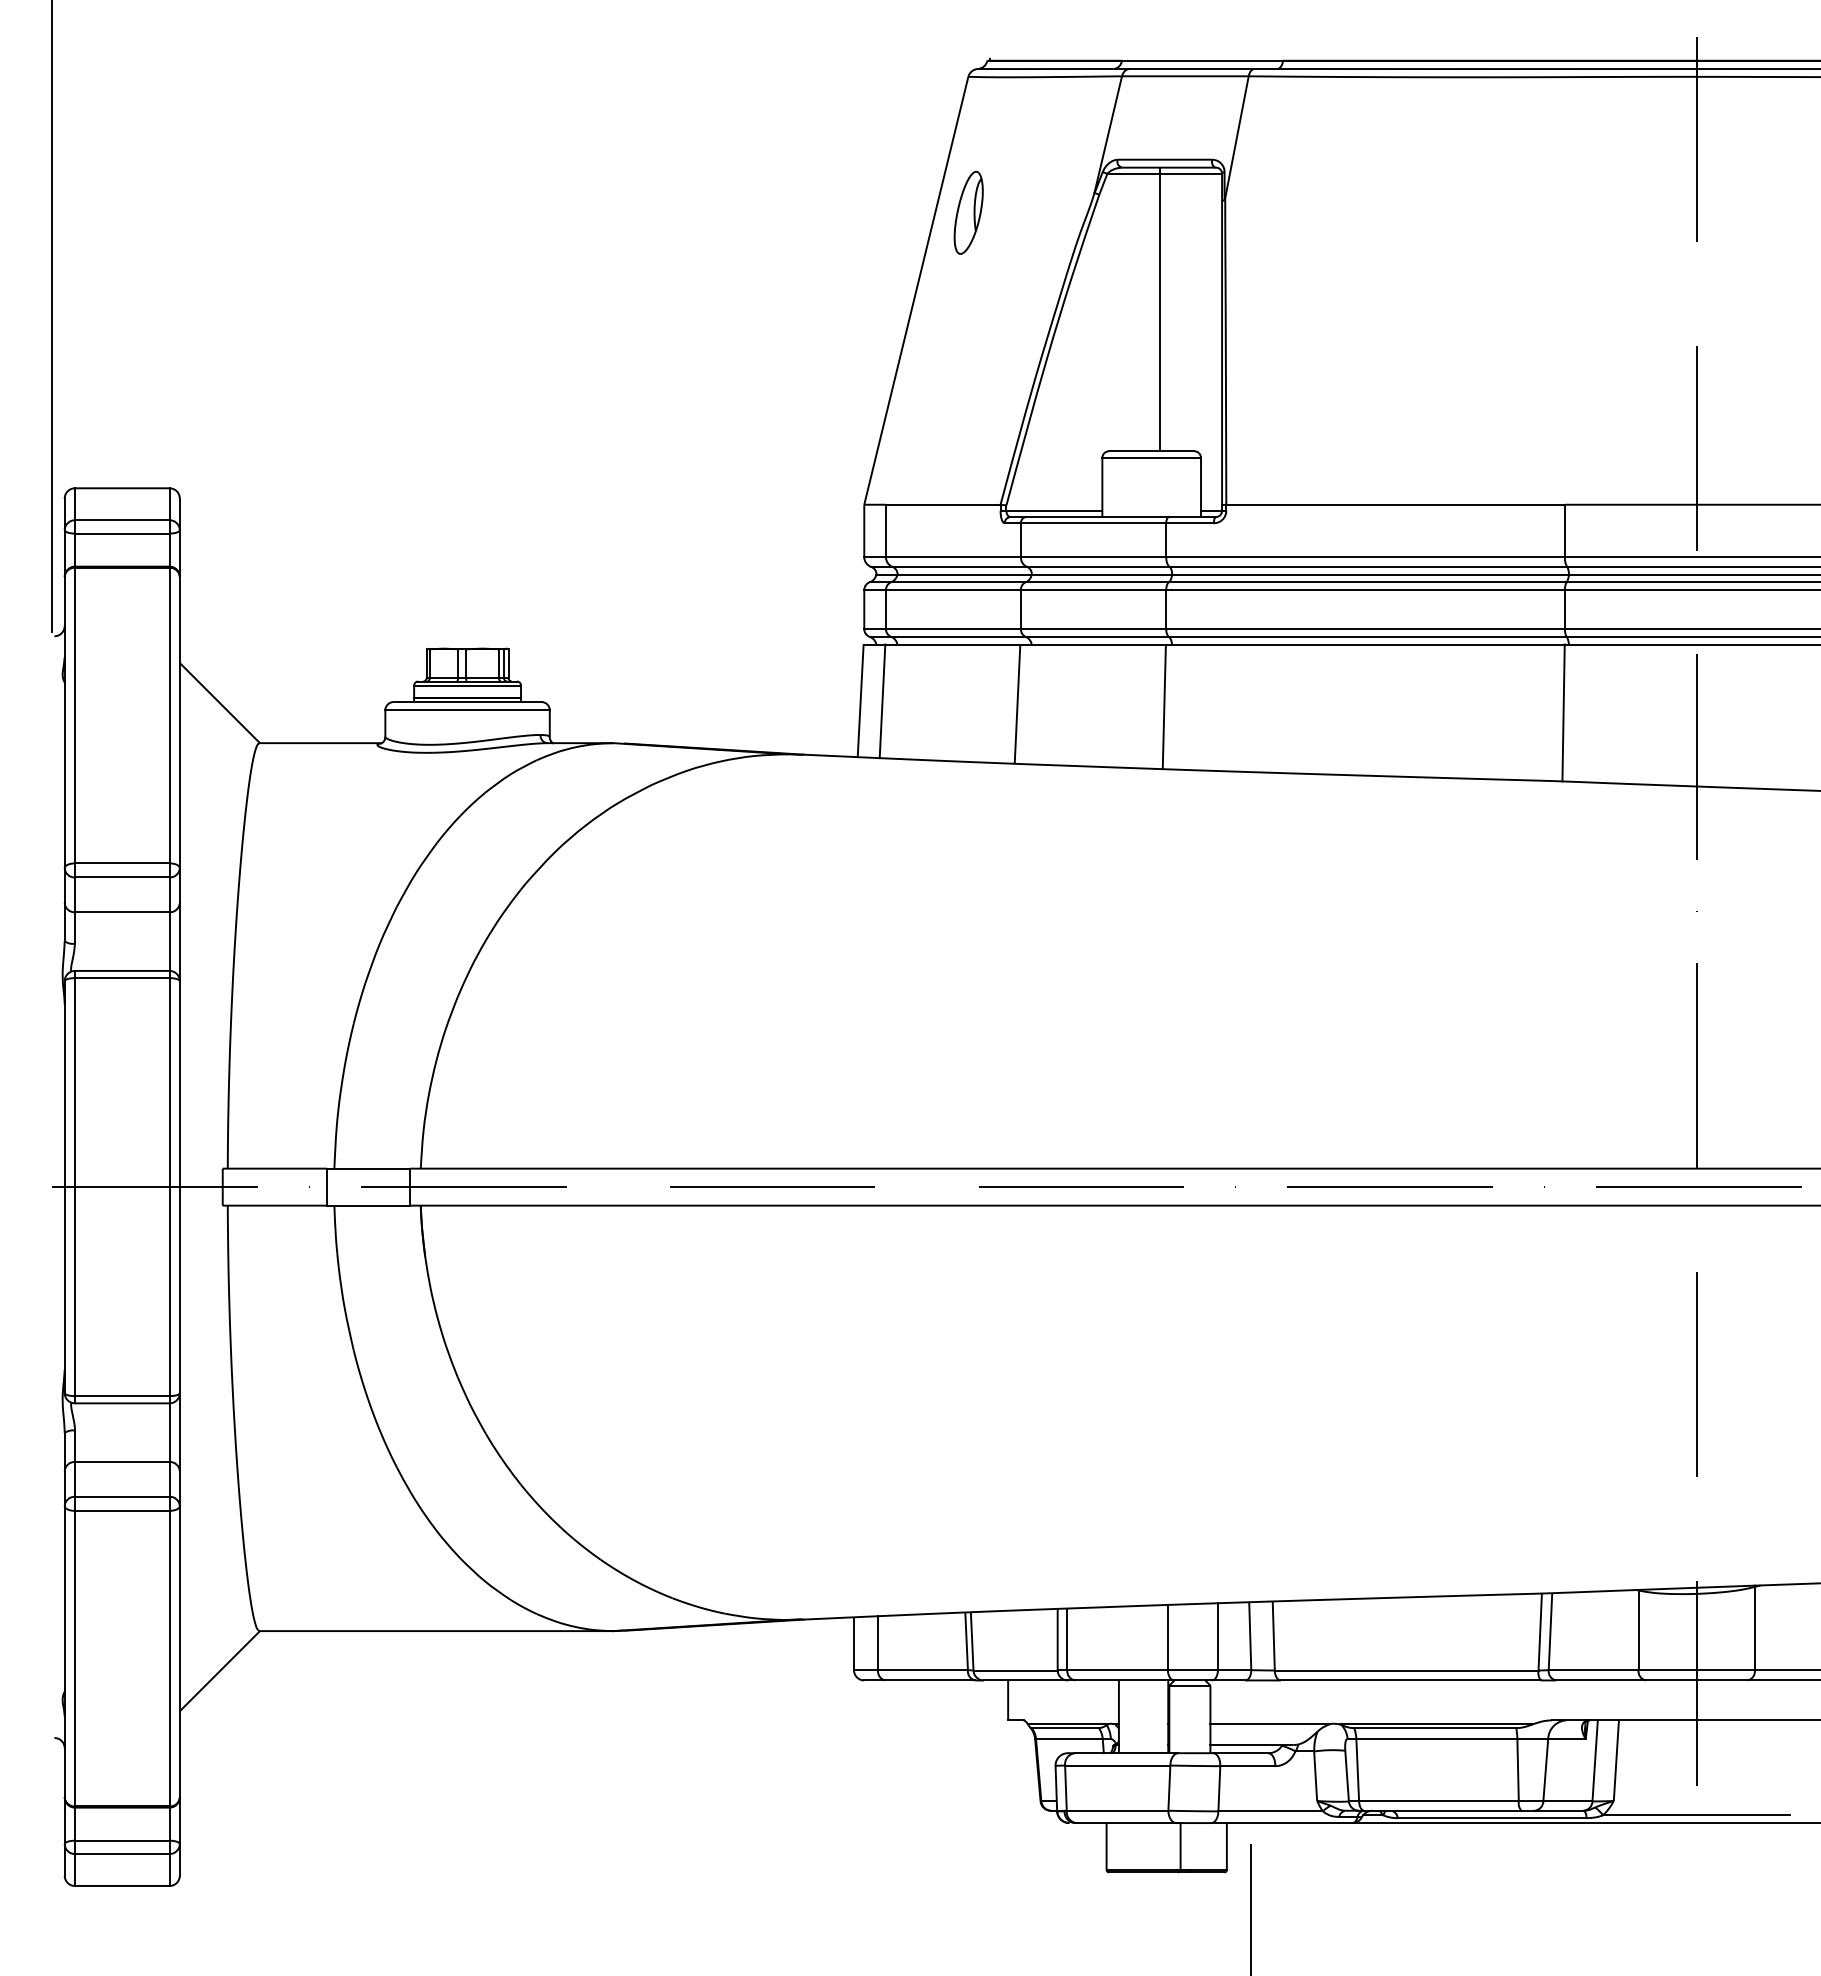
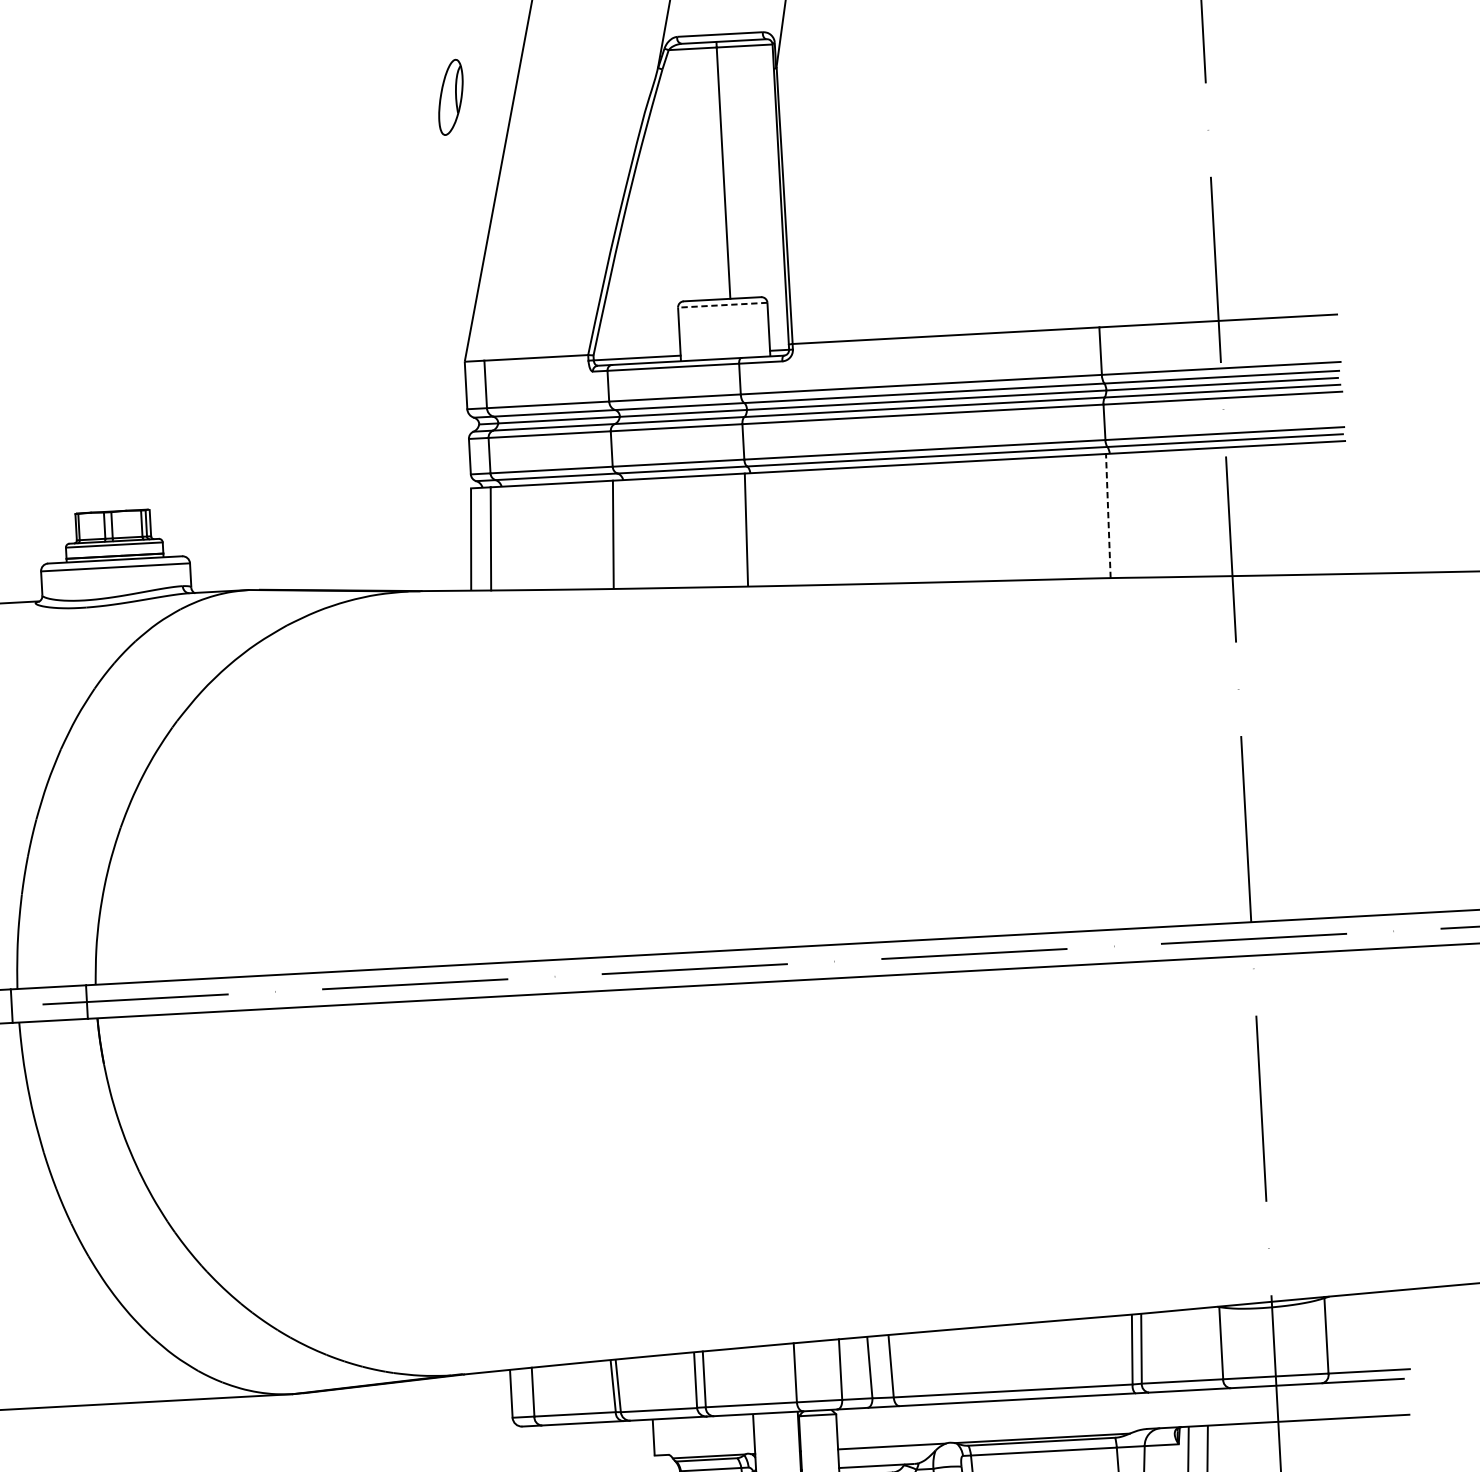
part: (968, 212) -> (450, 97), moved
line: (1151, 457) -> (722, 304), solid -> dashed
line: (1563, 712) -> (1108, 515), solid -> dashed

